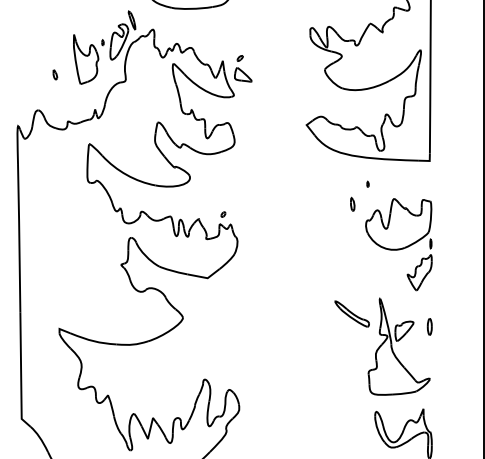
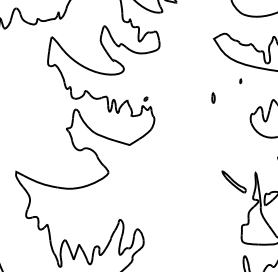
part: (367, 183) -> (240, 80), moved
part: (352, 203) -> (213, 97), moved

